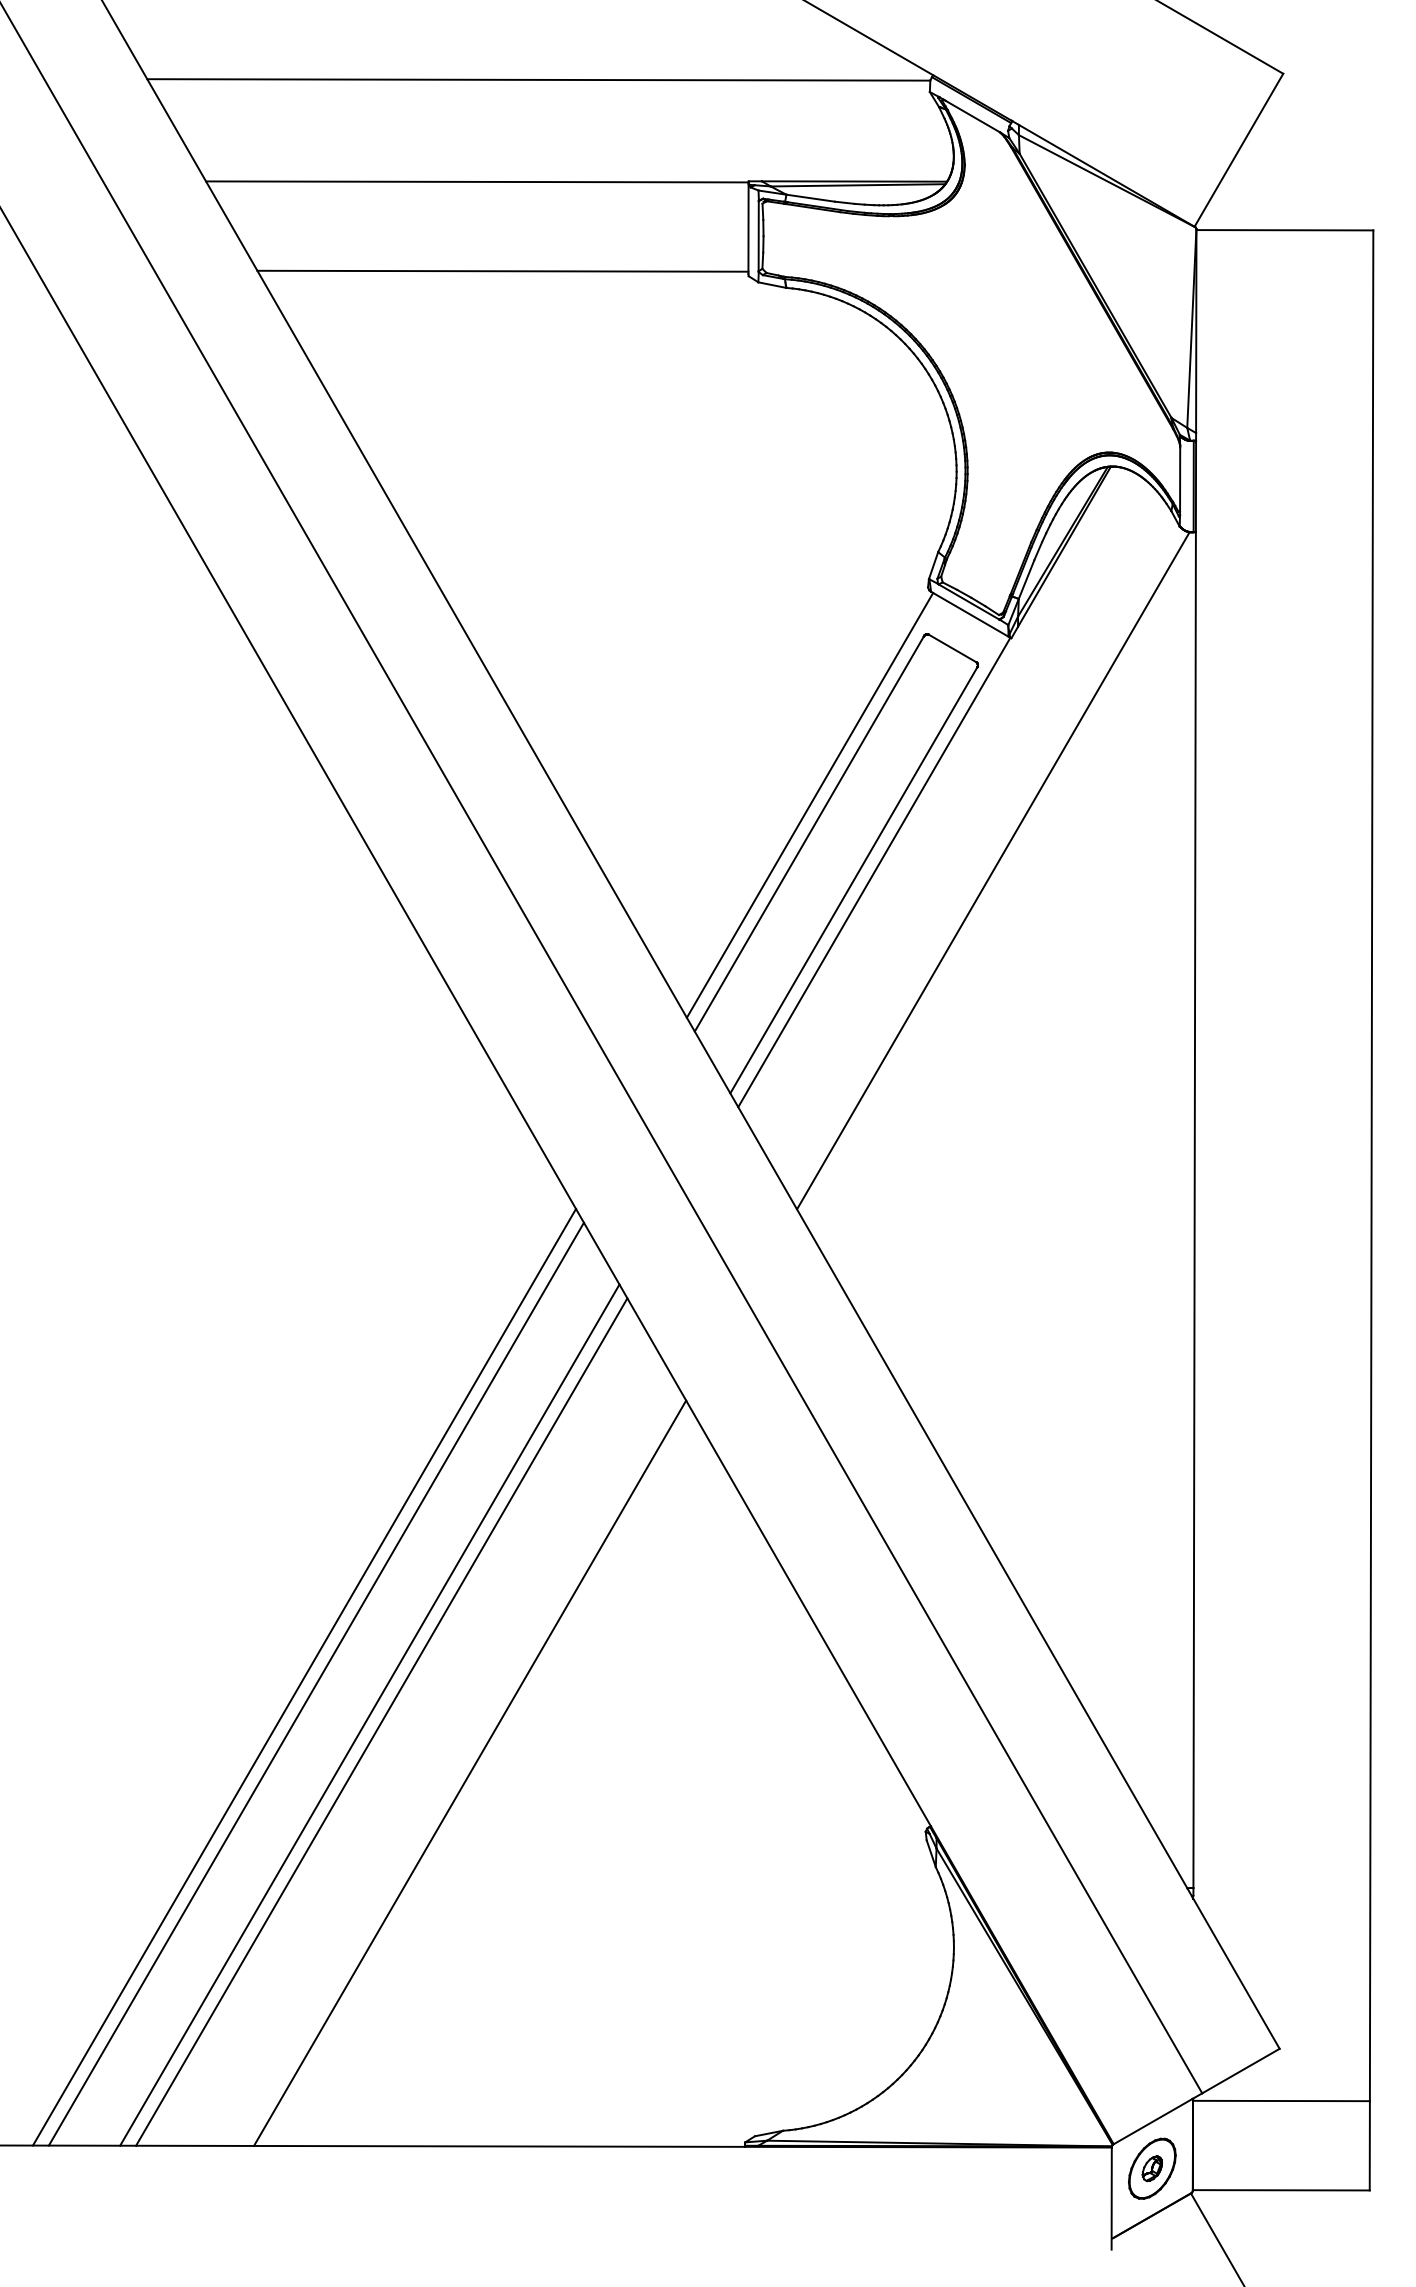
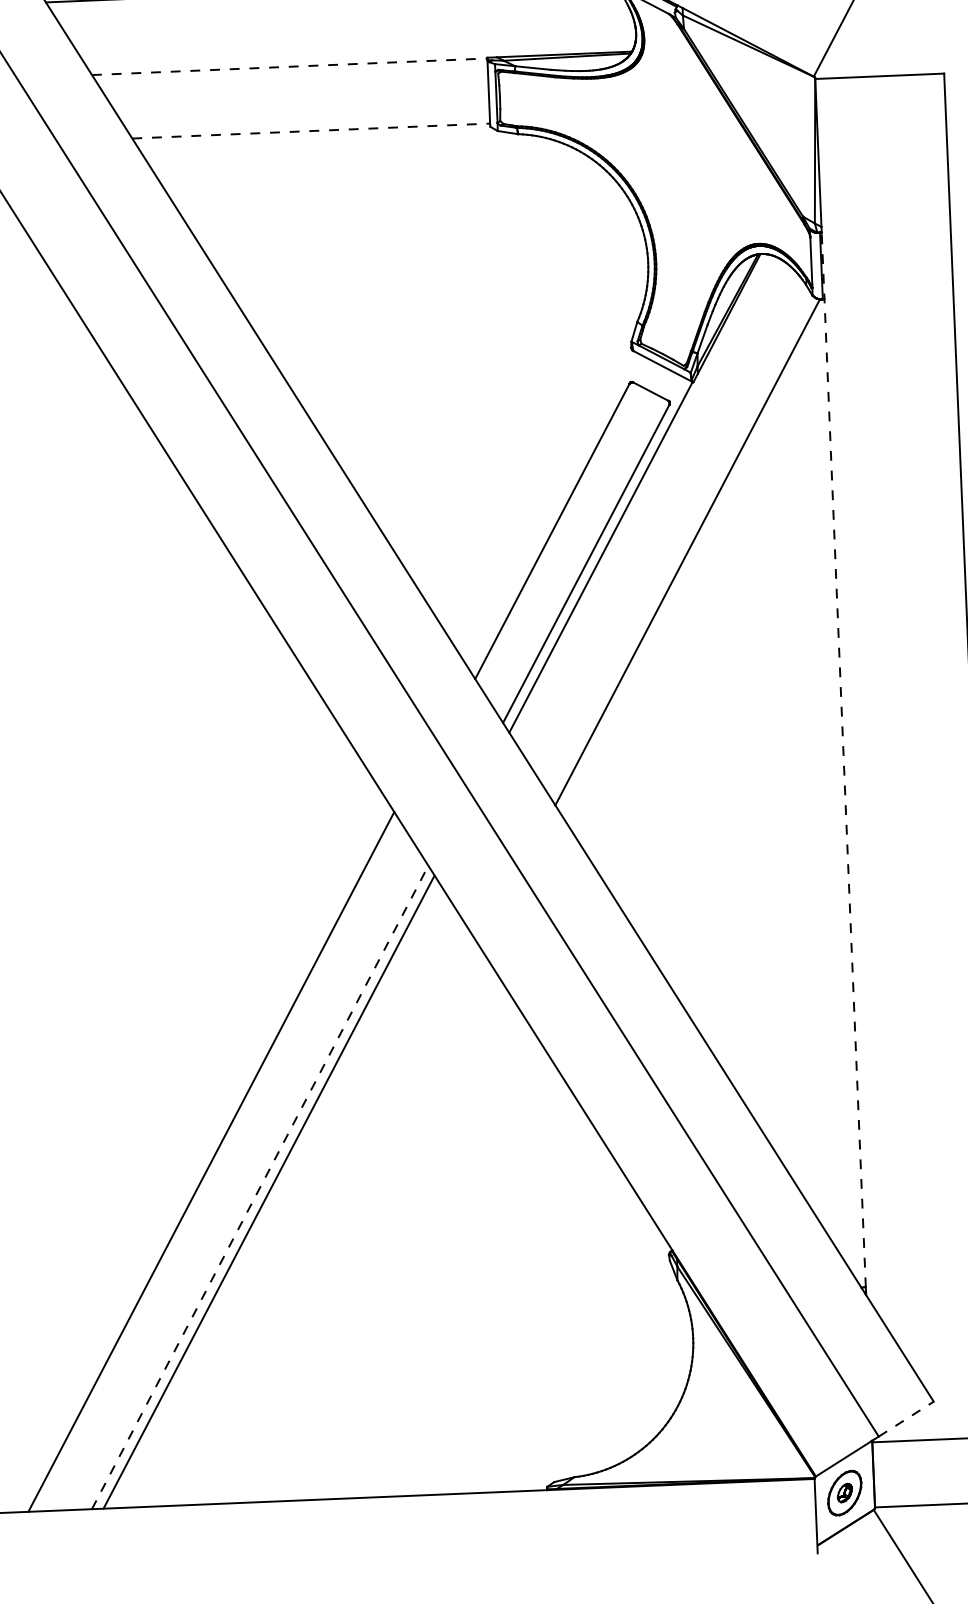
line: (477, 181) -> (289, 66), solid -> dashed
line: (502, 271) -> (310, 131), solid -> dashed
line: (809, 804) -> (551, 509), removed
line: (1194, 1164) -> (843, 759), solid -> dashed
line: (315, 1683) -> (219, 1166), removed
line: (369, 1715) -> (259, 1187), solid -> dashed
line: (470, 1772) -> (335, 1226), removed
line: (1240, 2071) -> (905, 1419), solid -> dashed

